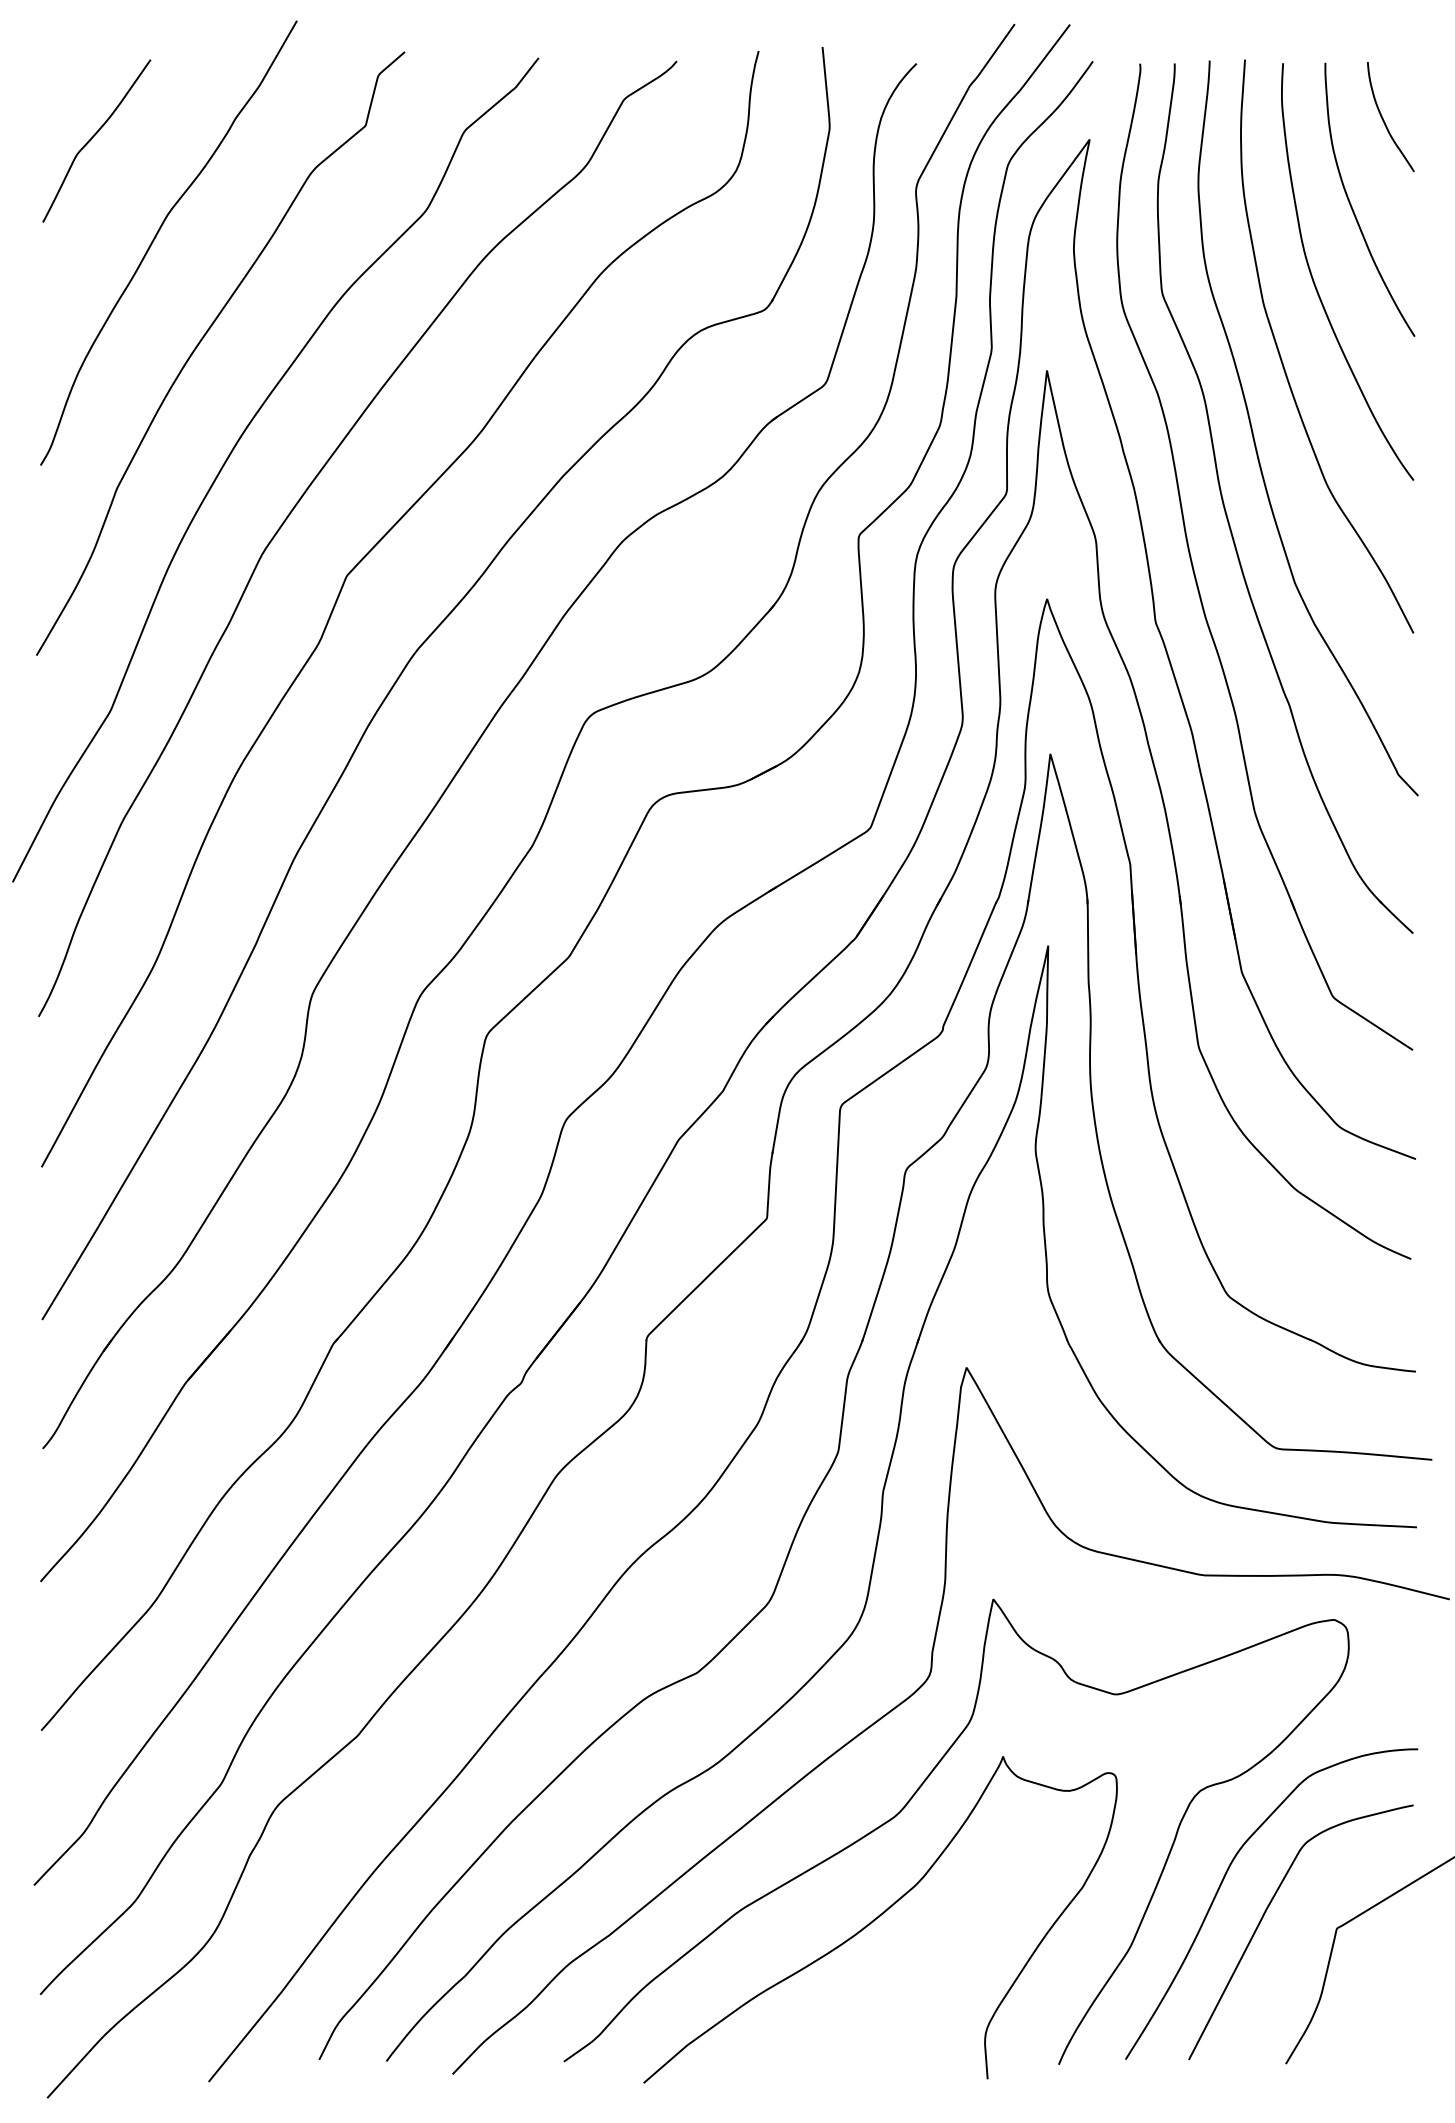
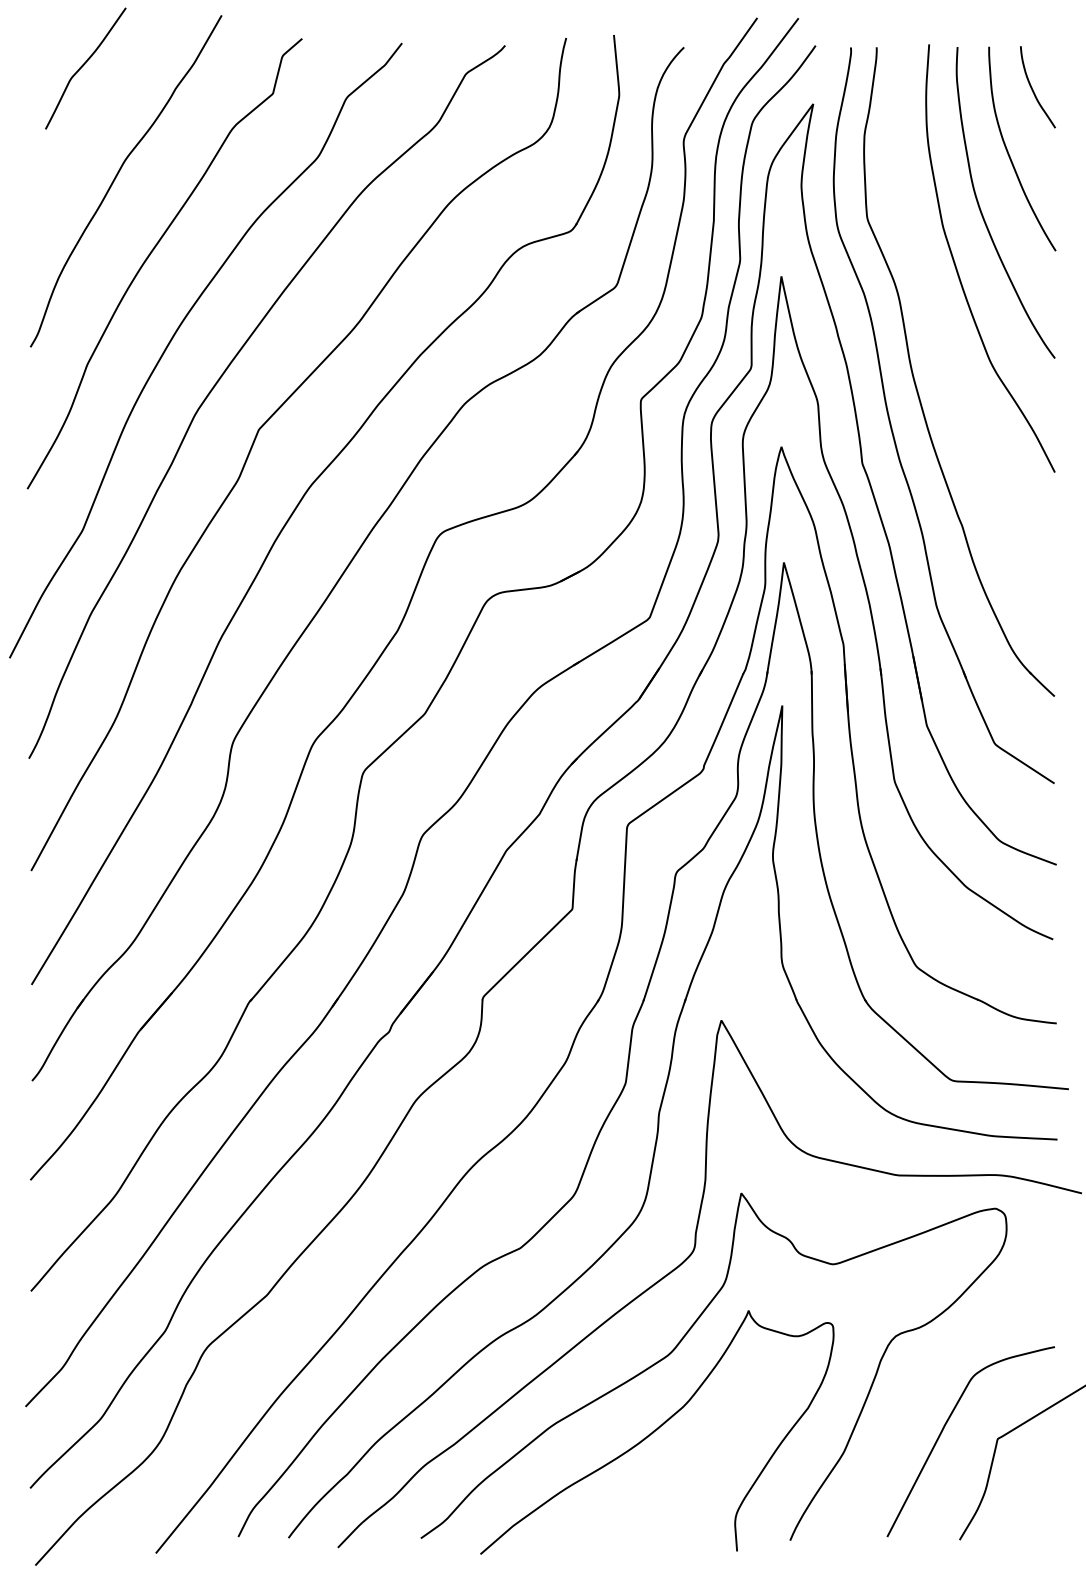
curve: (93, 137) -> (83, 65), moved
curve: (1254, 436) -> (936, 325), removed
curve: (1224, 1879) -> (913, 1402), removed

